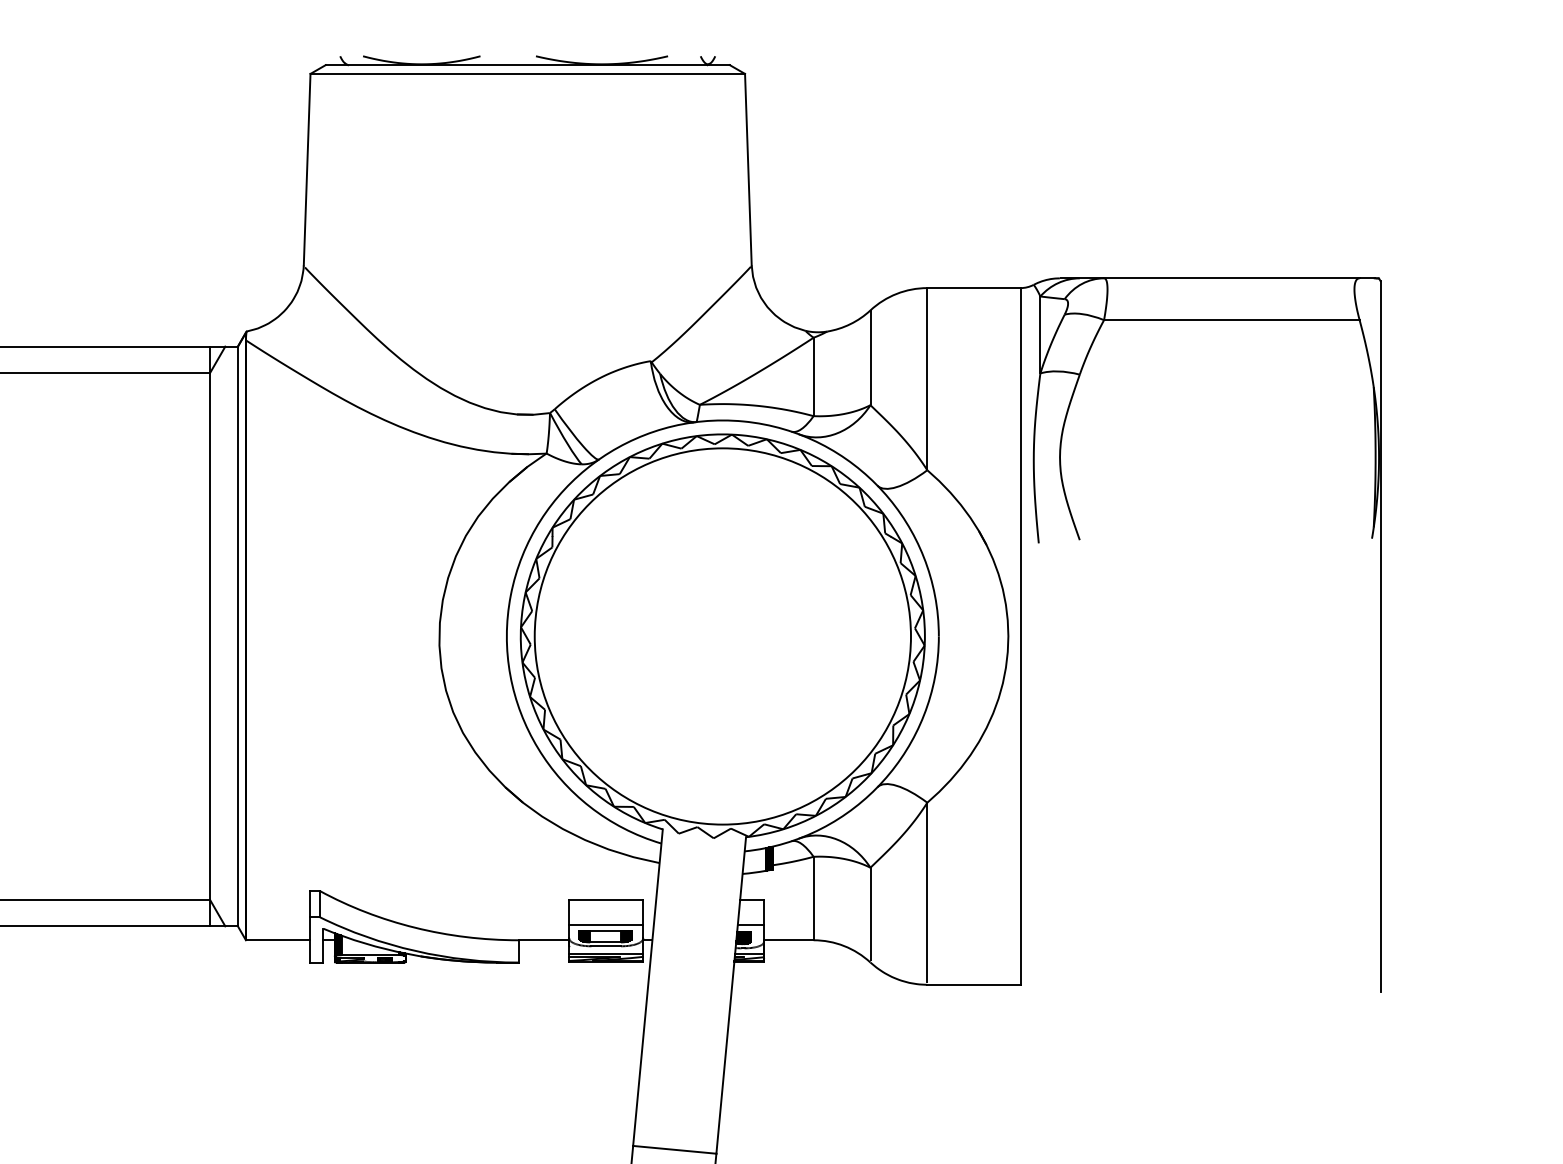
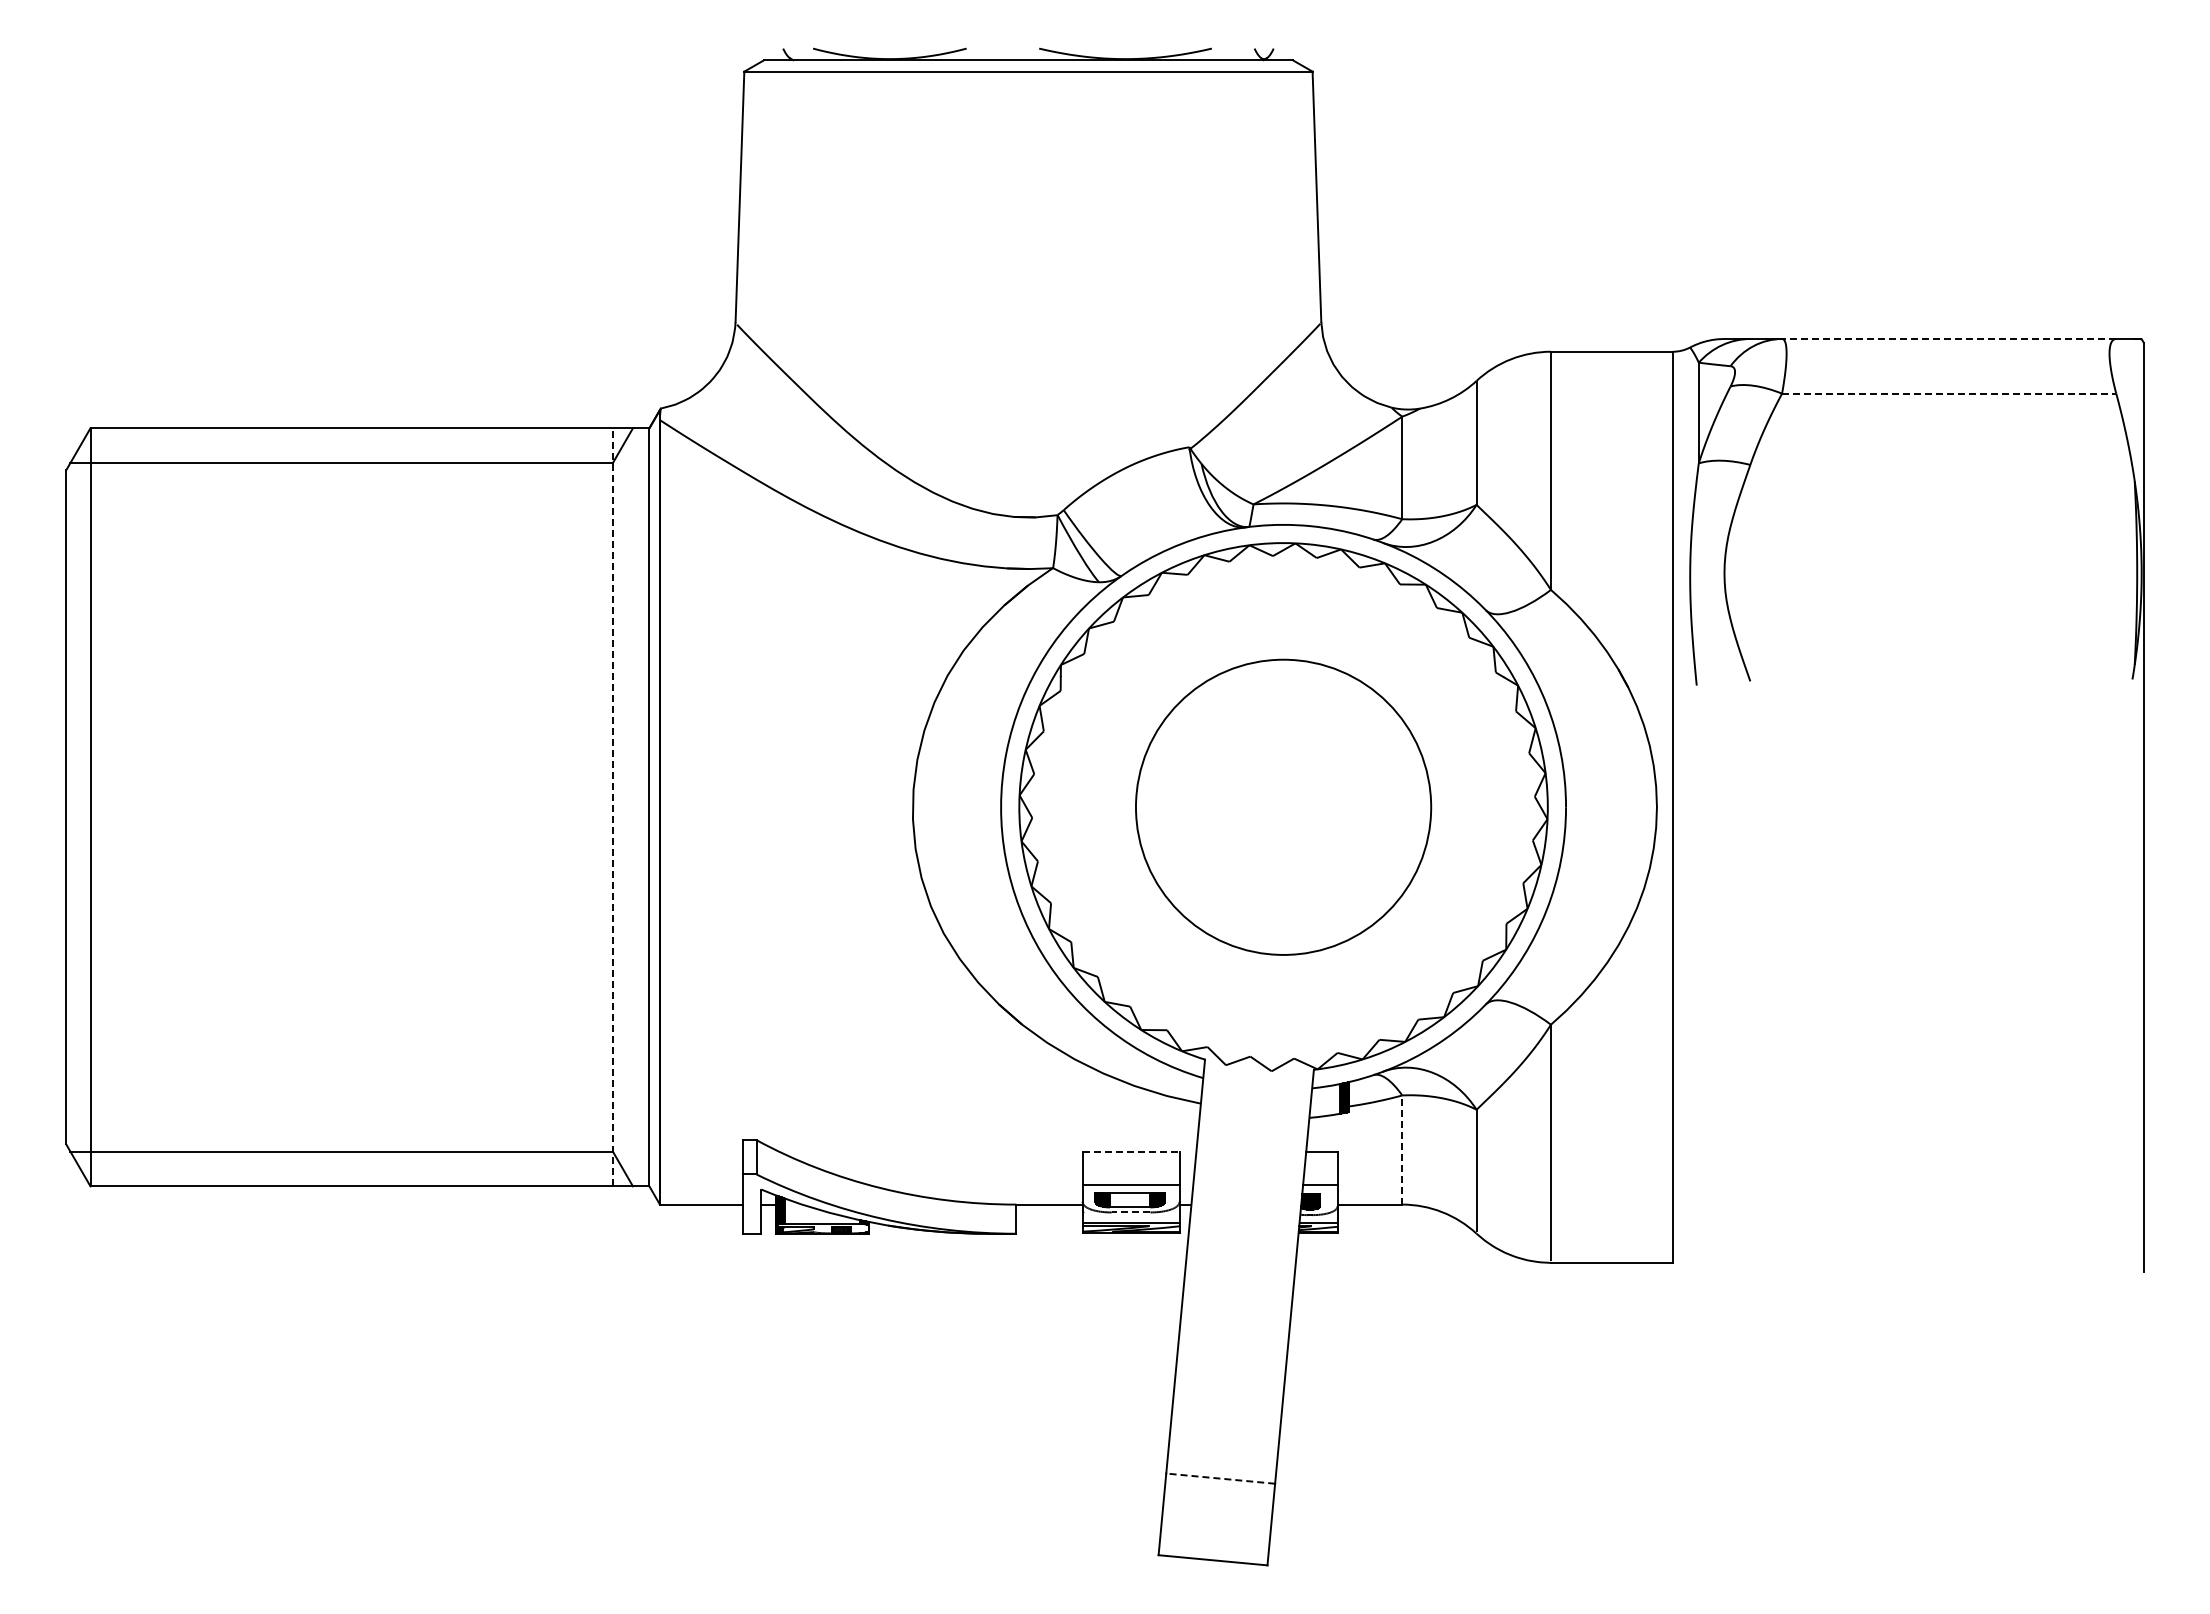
line: (1231, 278) -> (1948, 339), solid -> dashed
line: (1232, 320) -> (1949, 393), solid -> dashed
line: (209, 635) -> (612, 806), solid -> dashed
circle: (722, 636) -> (1283, 807), size x0.6
line: (813, 898) -> (1402, 1150), solid -> dashed
line: (606, 899) -> (1131, 1151), solid -> dashed
line: (605, 946) -> (1130, 1212), solid -> dashed
line: (674, 1149) -> (1220, 1478), solid -> dashed

